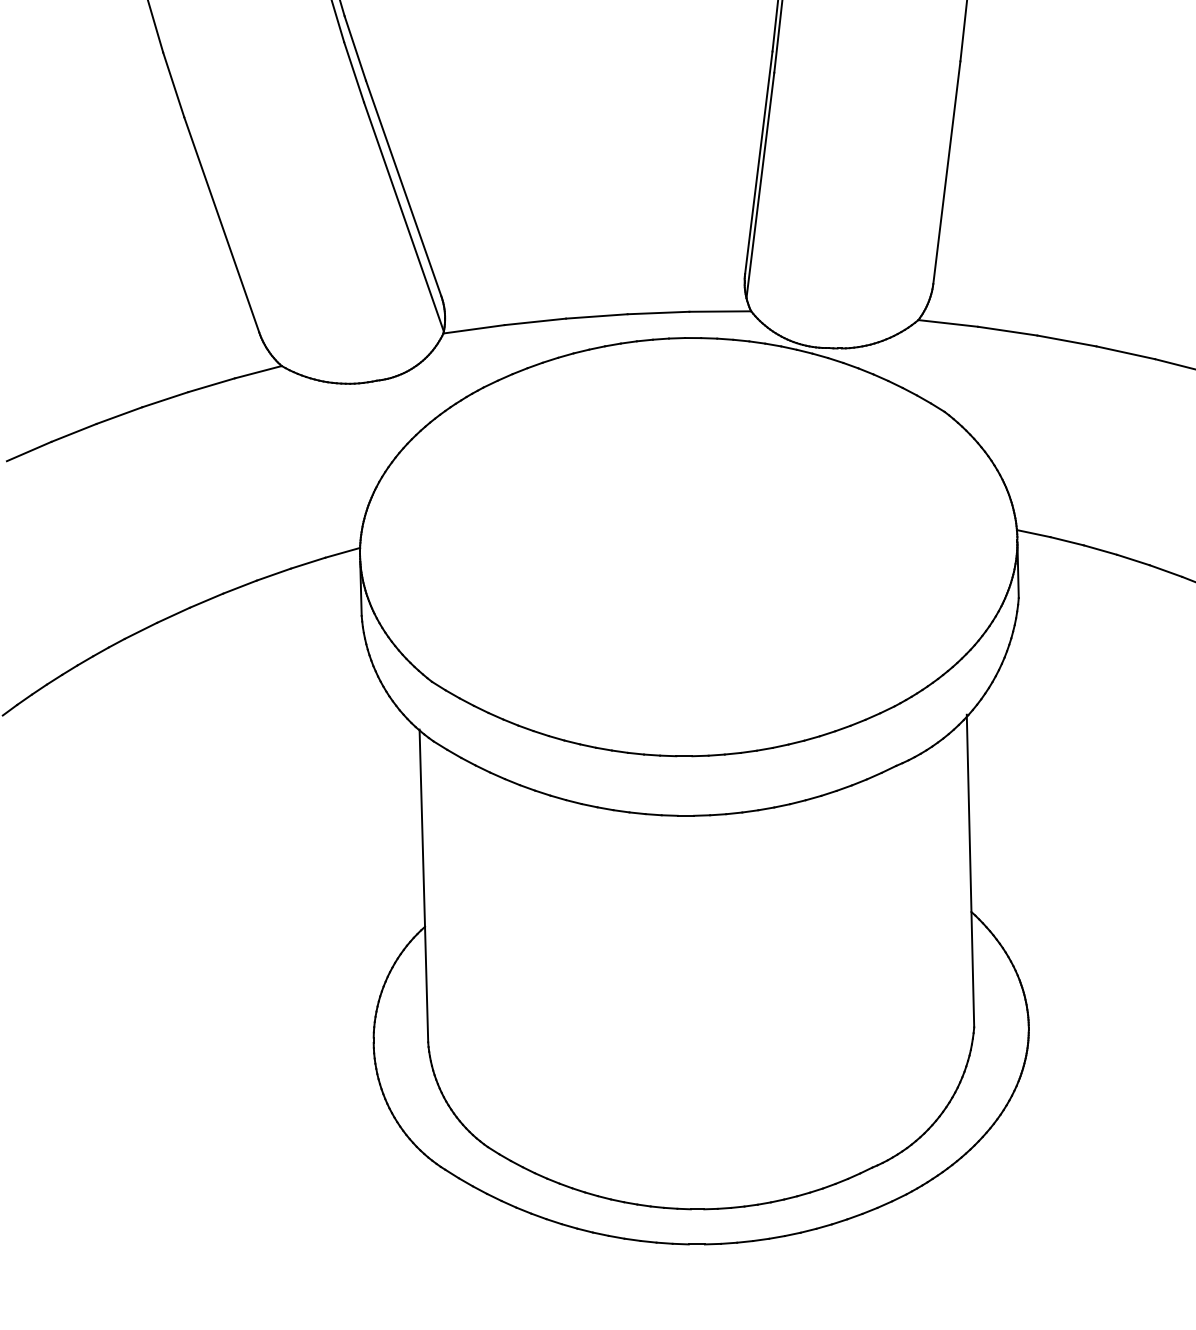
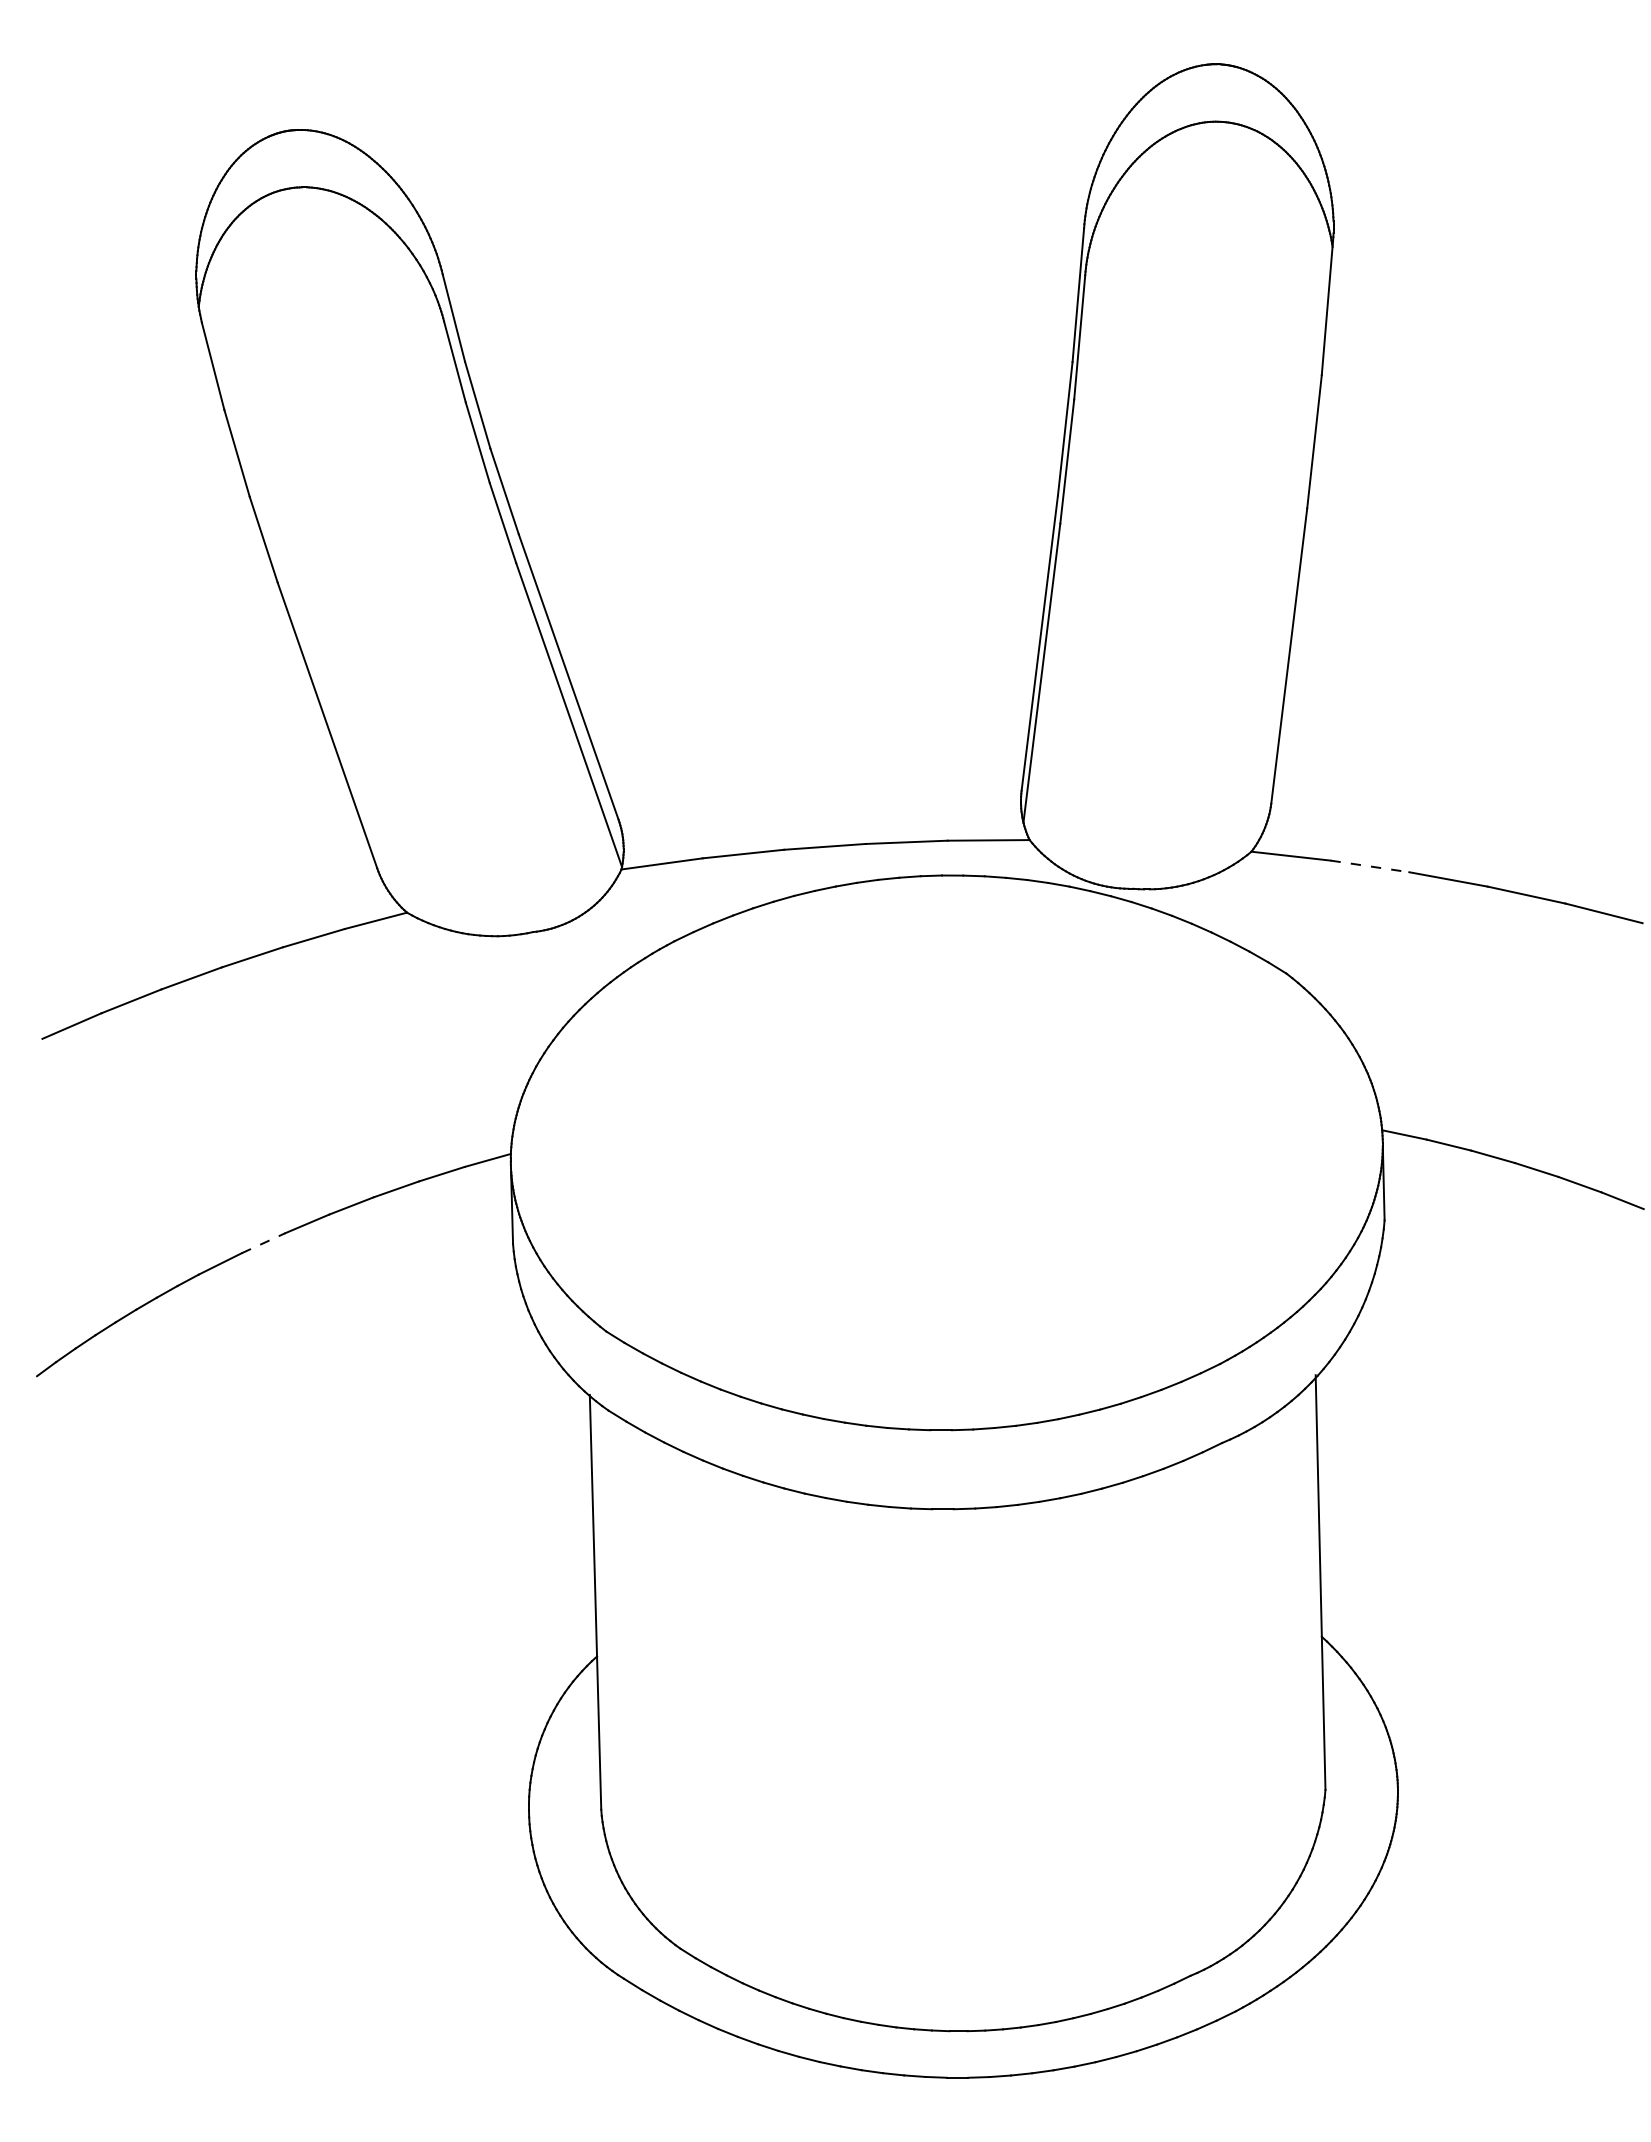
line: (1007, 331) -> (1369, 866), solid -> dashed
line: (173, 615) -> (263, 1243), solid -> dashed

